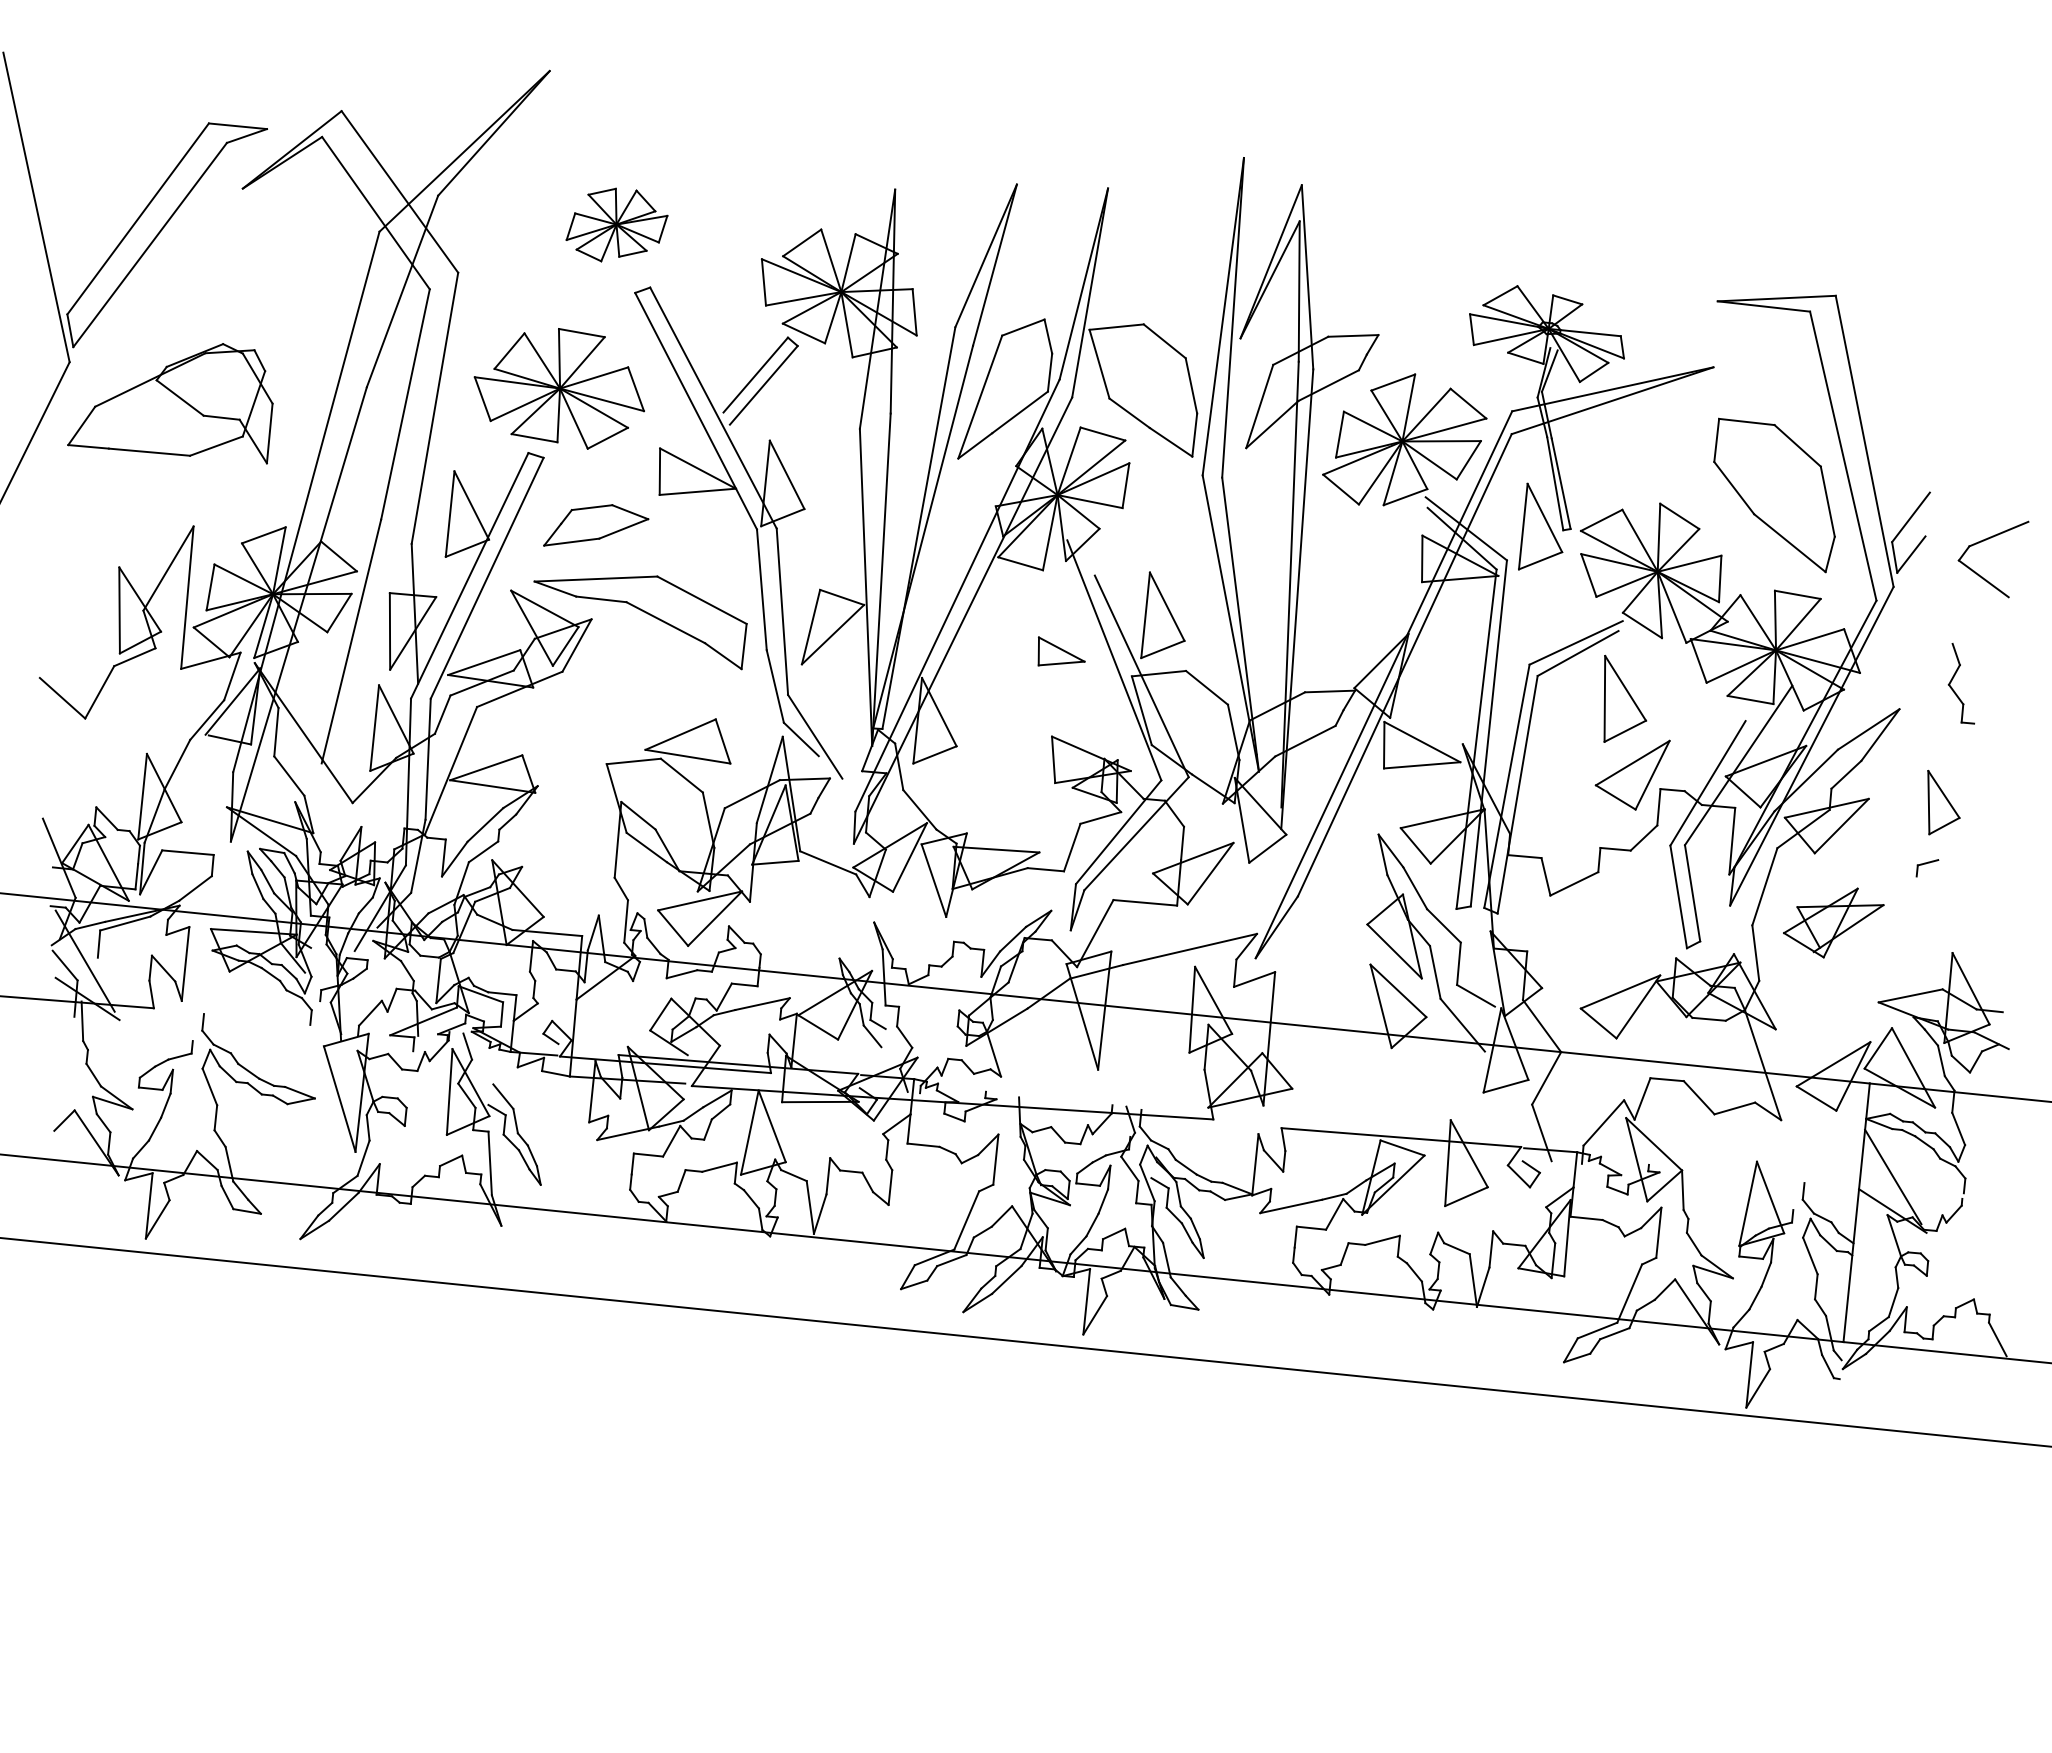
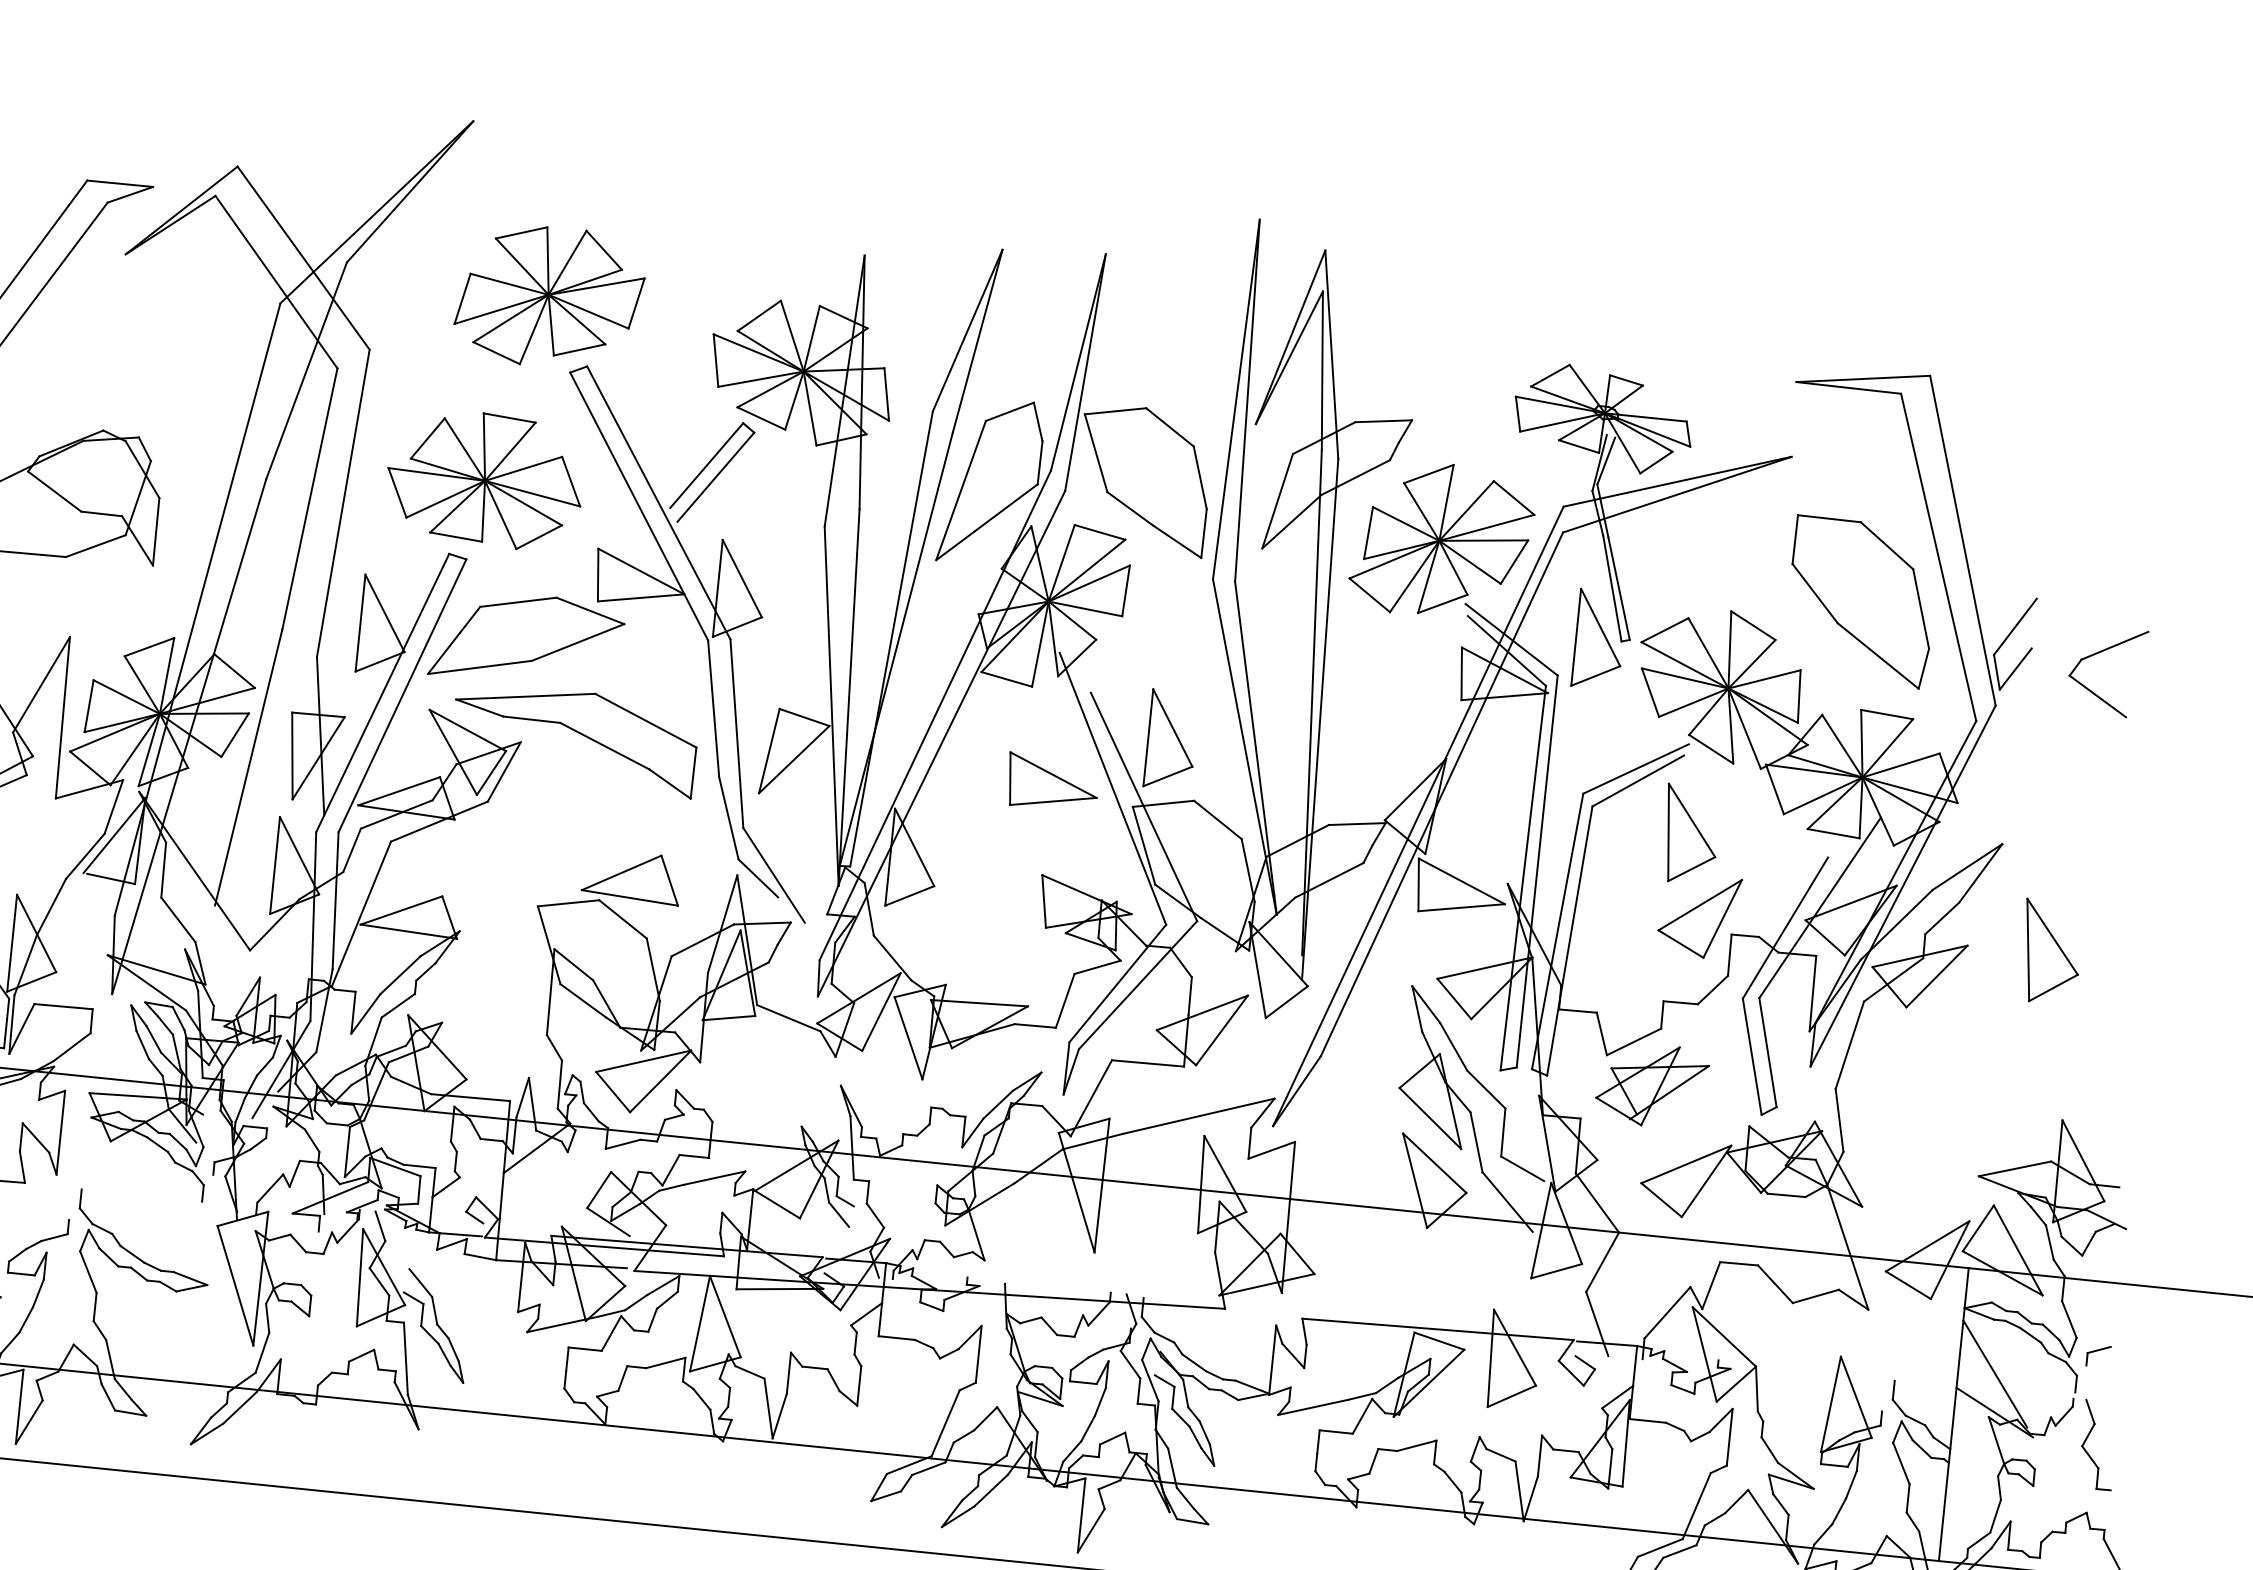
part: (616, 224) -> (548, 295), size x1.67
part: (595, 525) -> (525, 636), size x1.67
part: (1061, 651) -> (1053, 778), size x1.67
part: (1954, 677) -> (2088, 1438), moved
part: (1943, 802) -> (2052, 949), size x1.43
part: (1927, 868) -> (2098, 1356), moved
part: (1833, 922) -> (1652, 1085), moved

